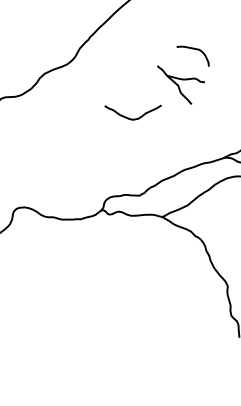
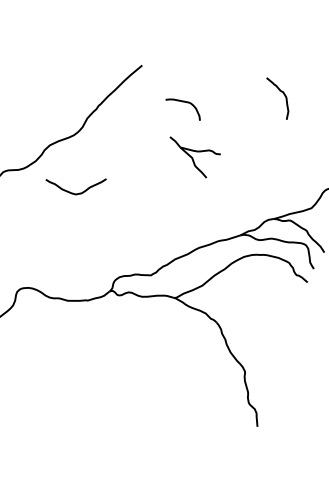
curve: (192, 49) -> (182, 102), moved
curve: (130, 117) -> (73, 192), moved

